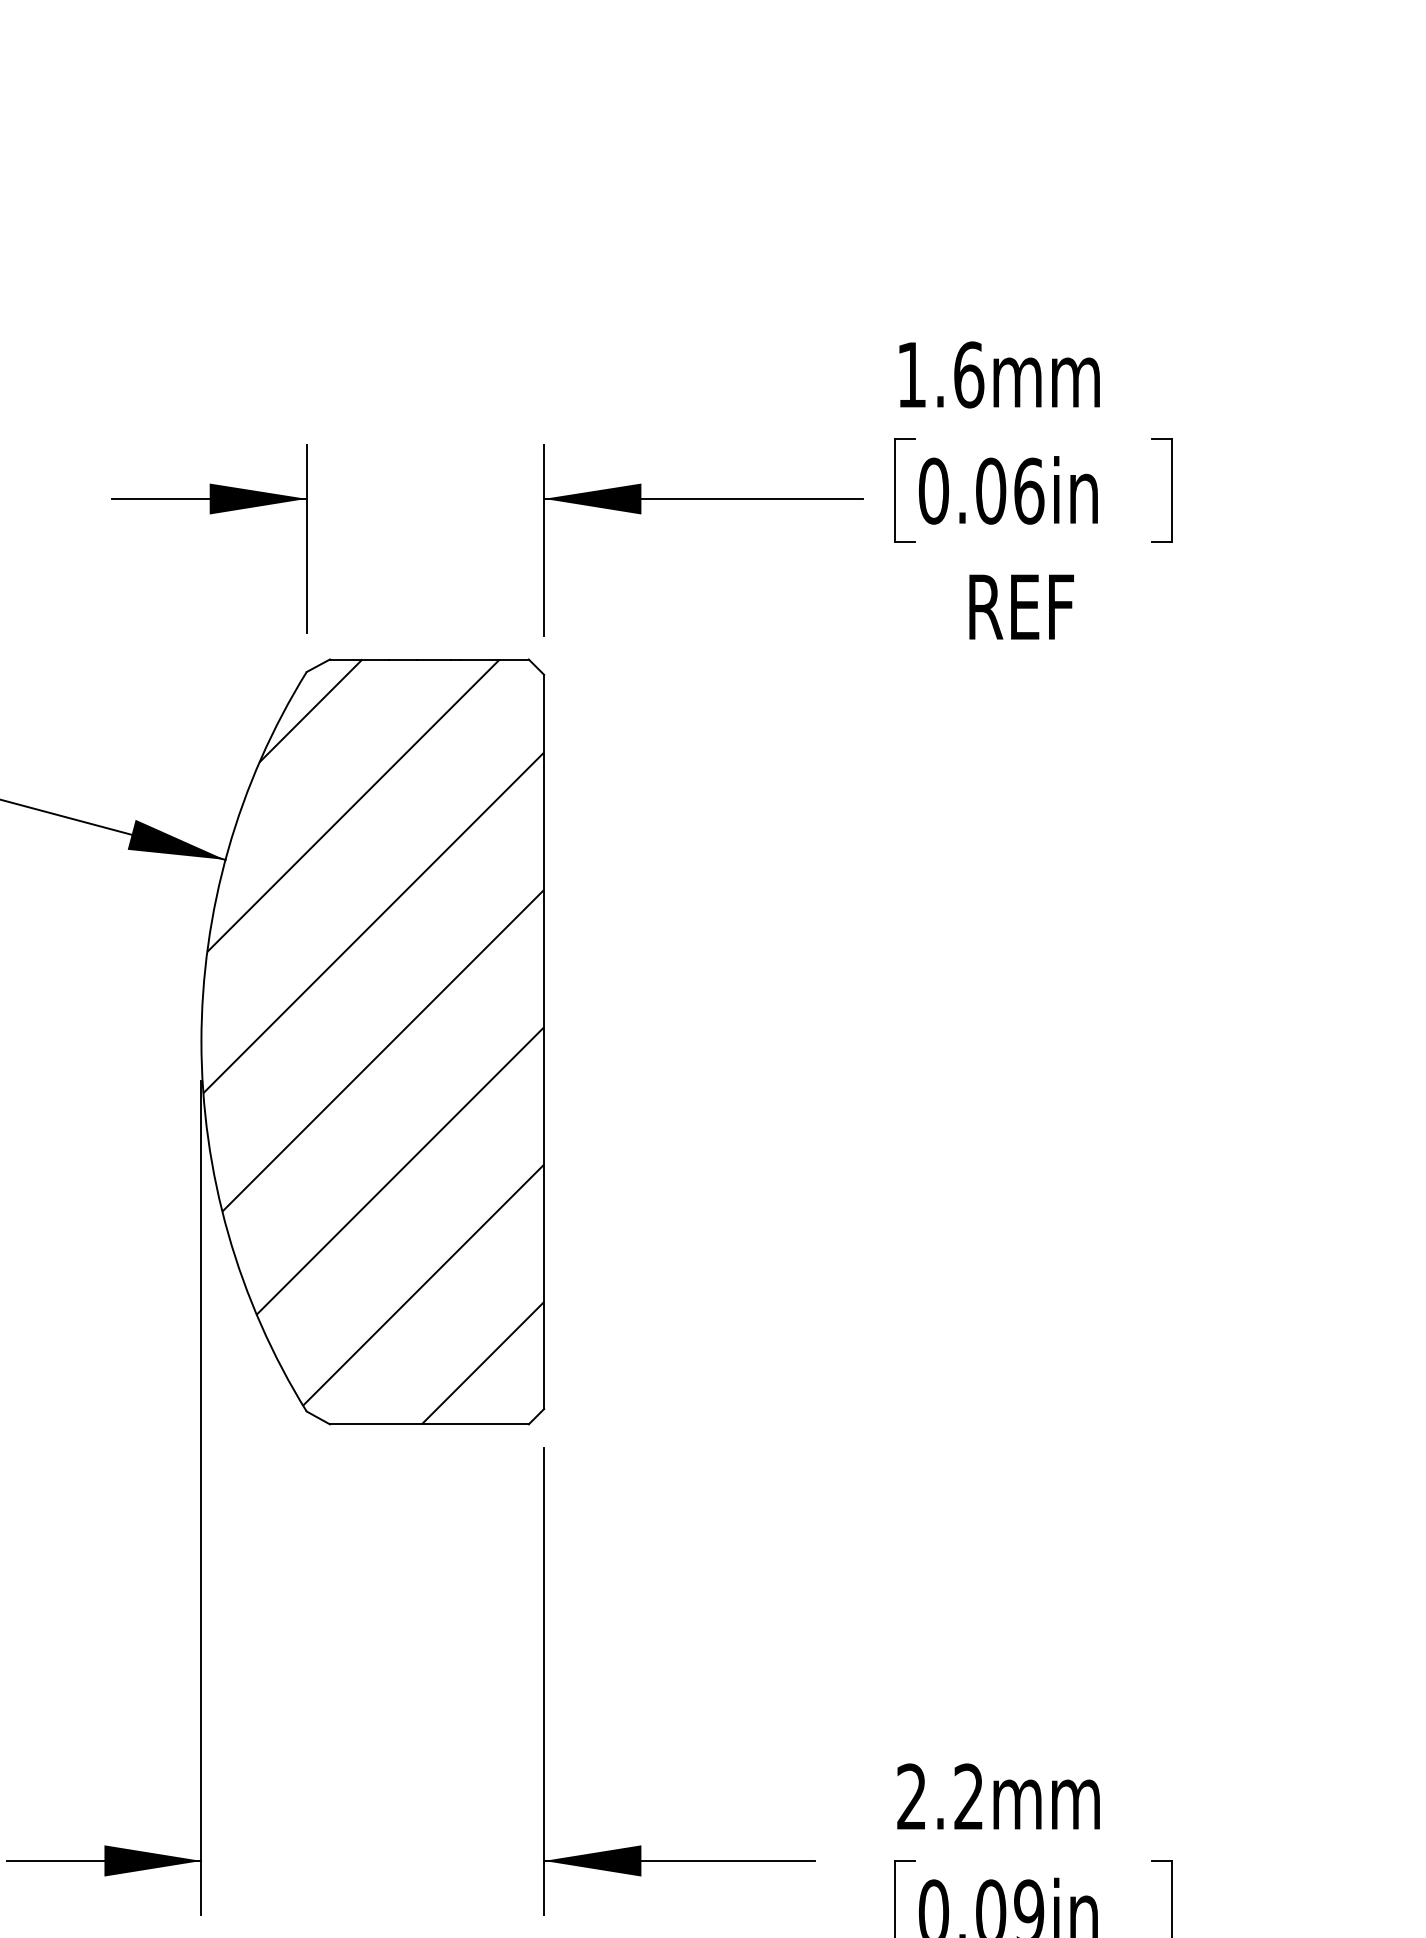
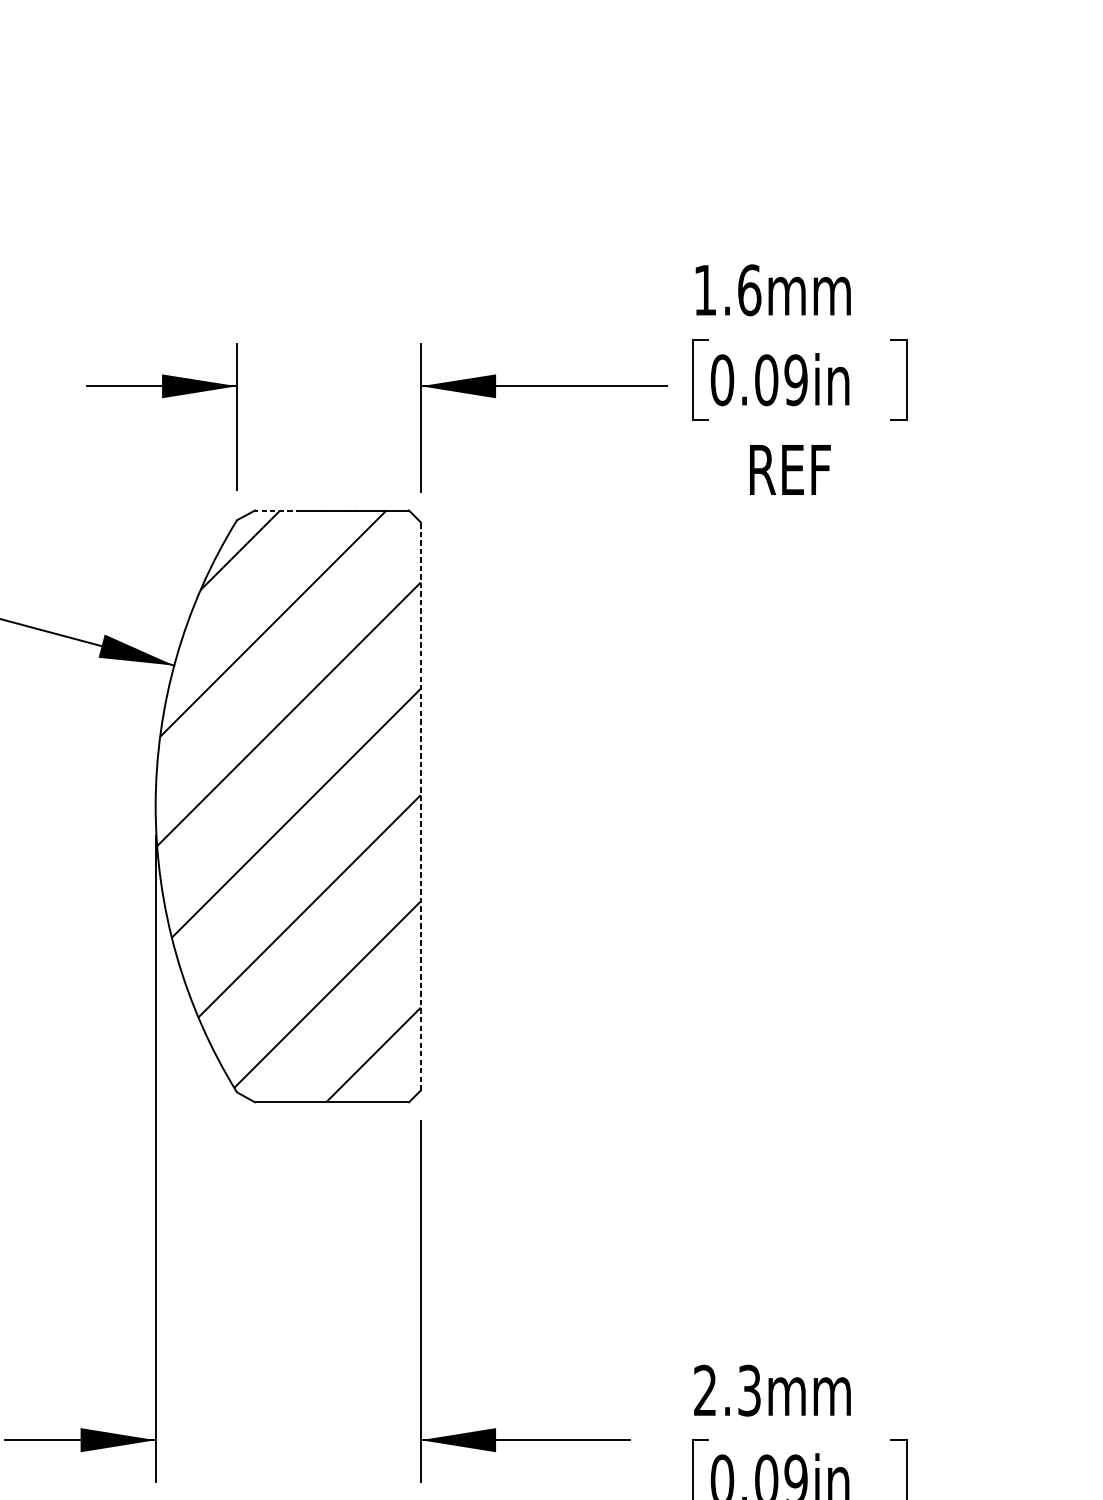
text: (1029, 490) -> (796, 379), 0.06in -> 0.09in
line: (359, 659) -> (277, 510), solid -> dashed
line: (544, 1041) -> (421, 806), solid -> dashed
text: (968, 1796) -> (749, 1390), 2.2mm -> 2.3mm

